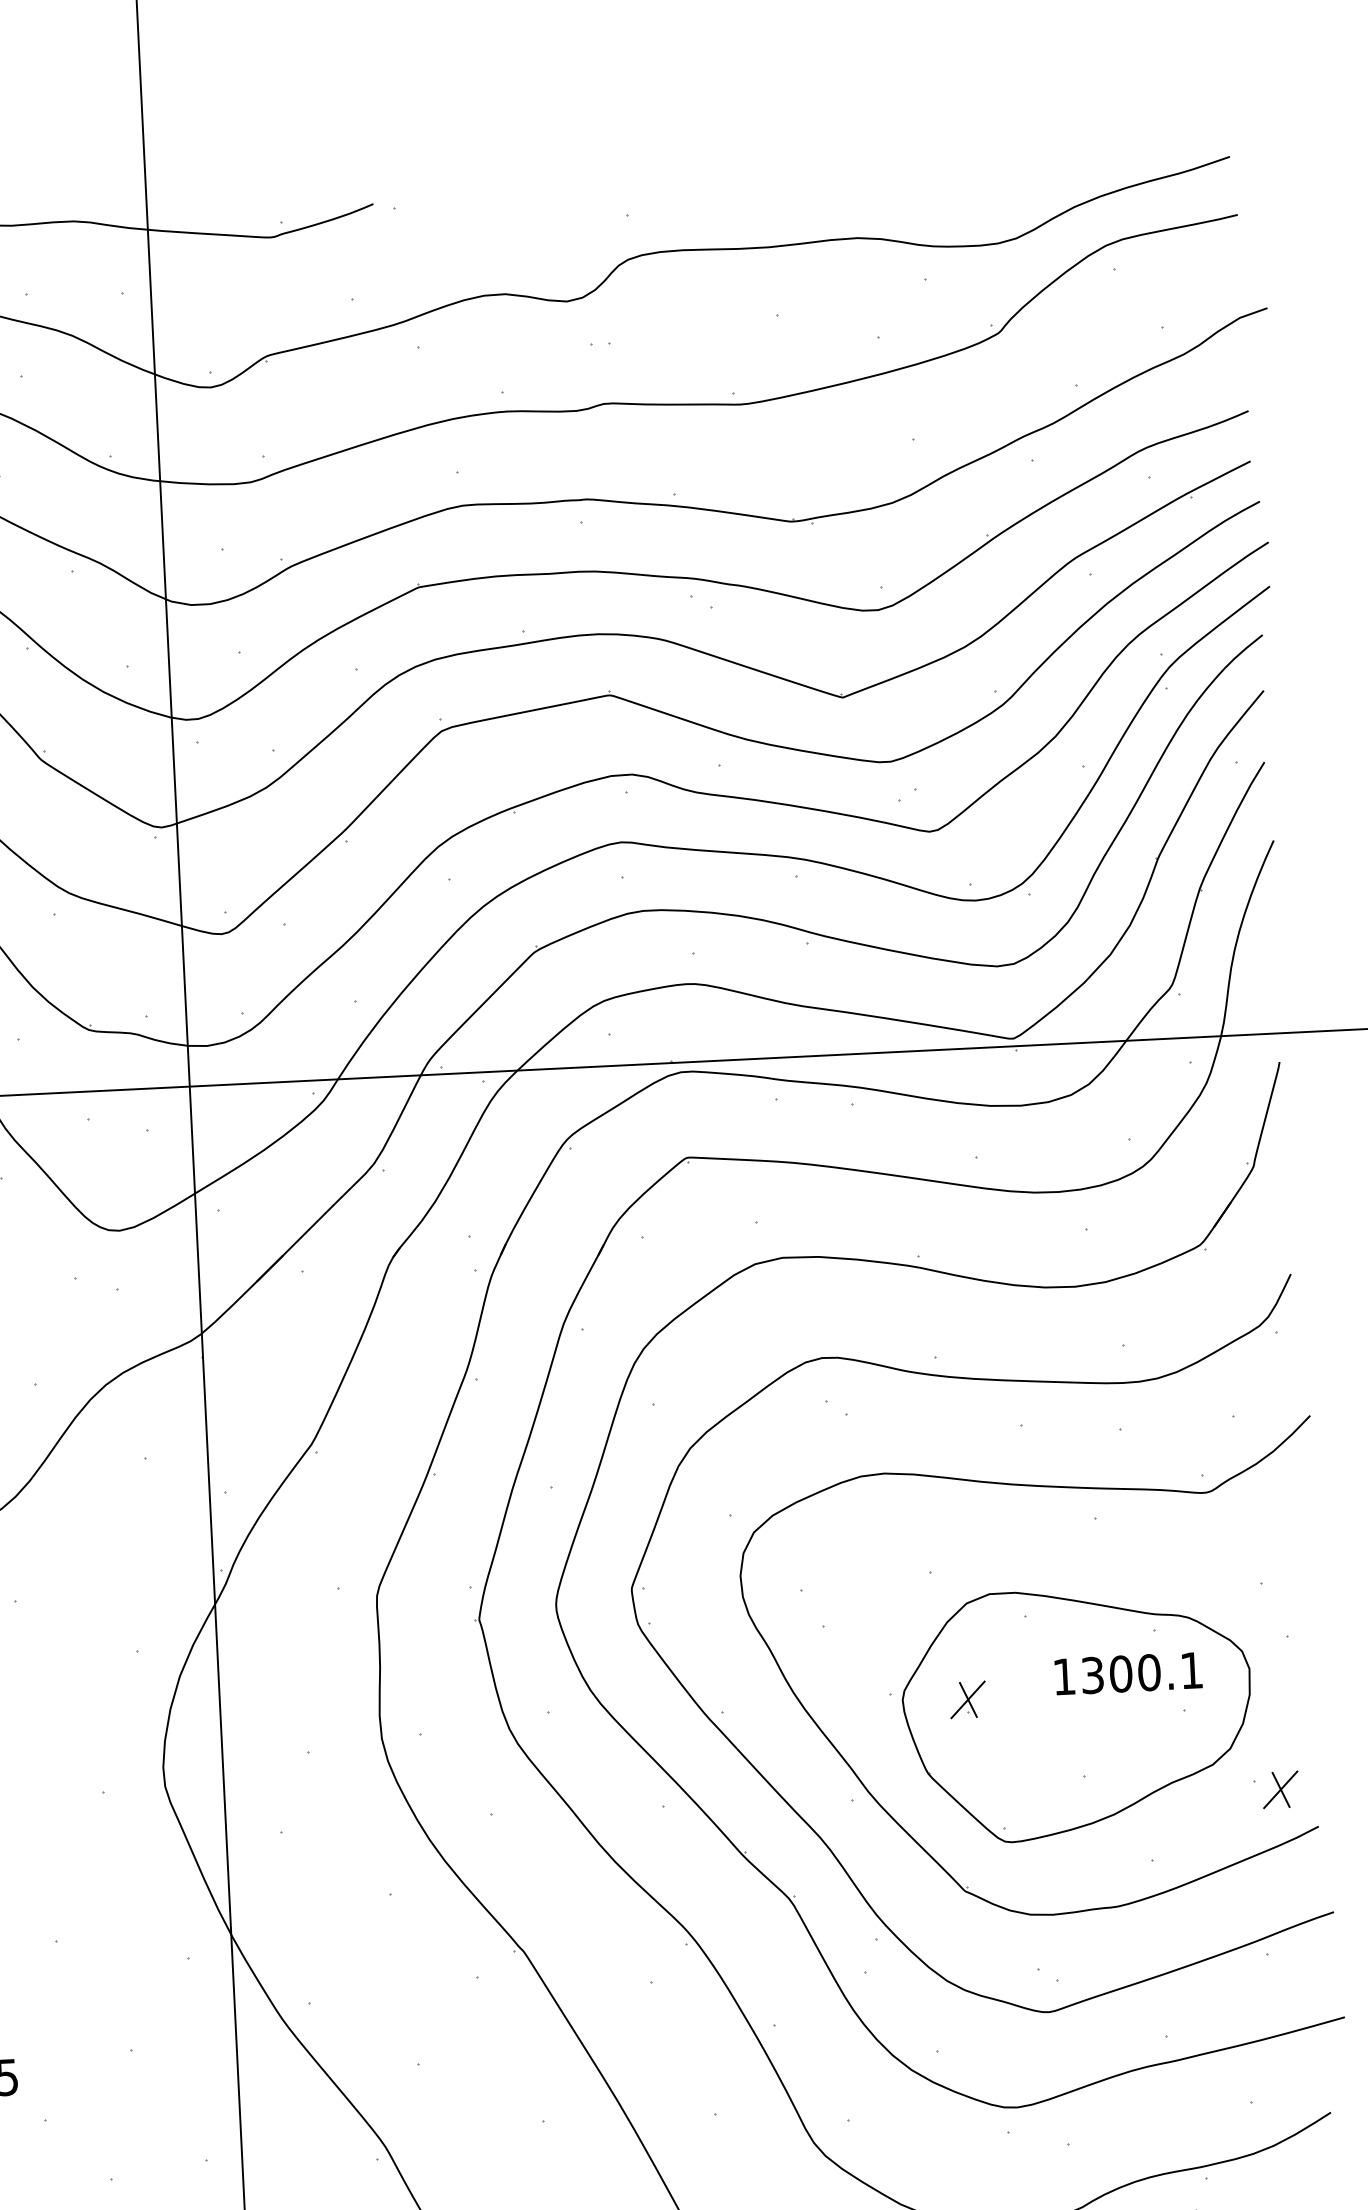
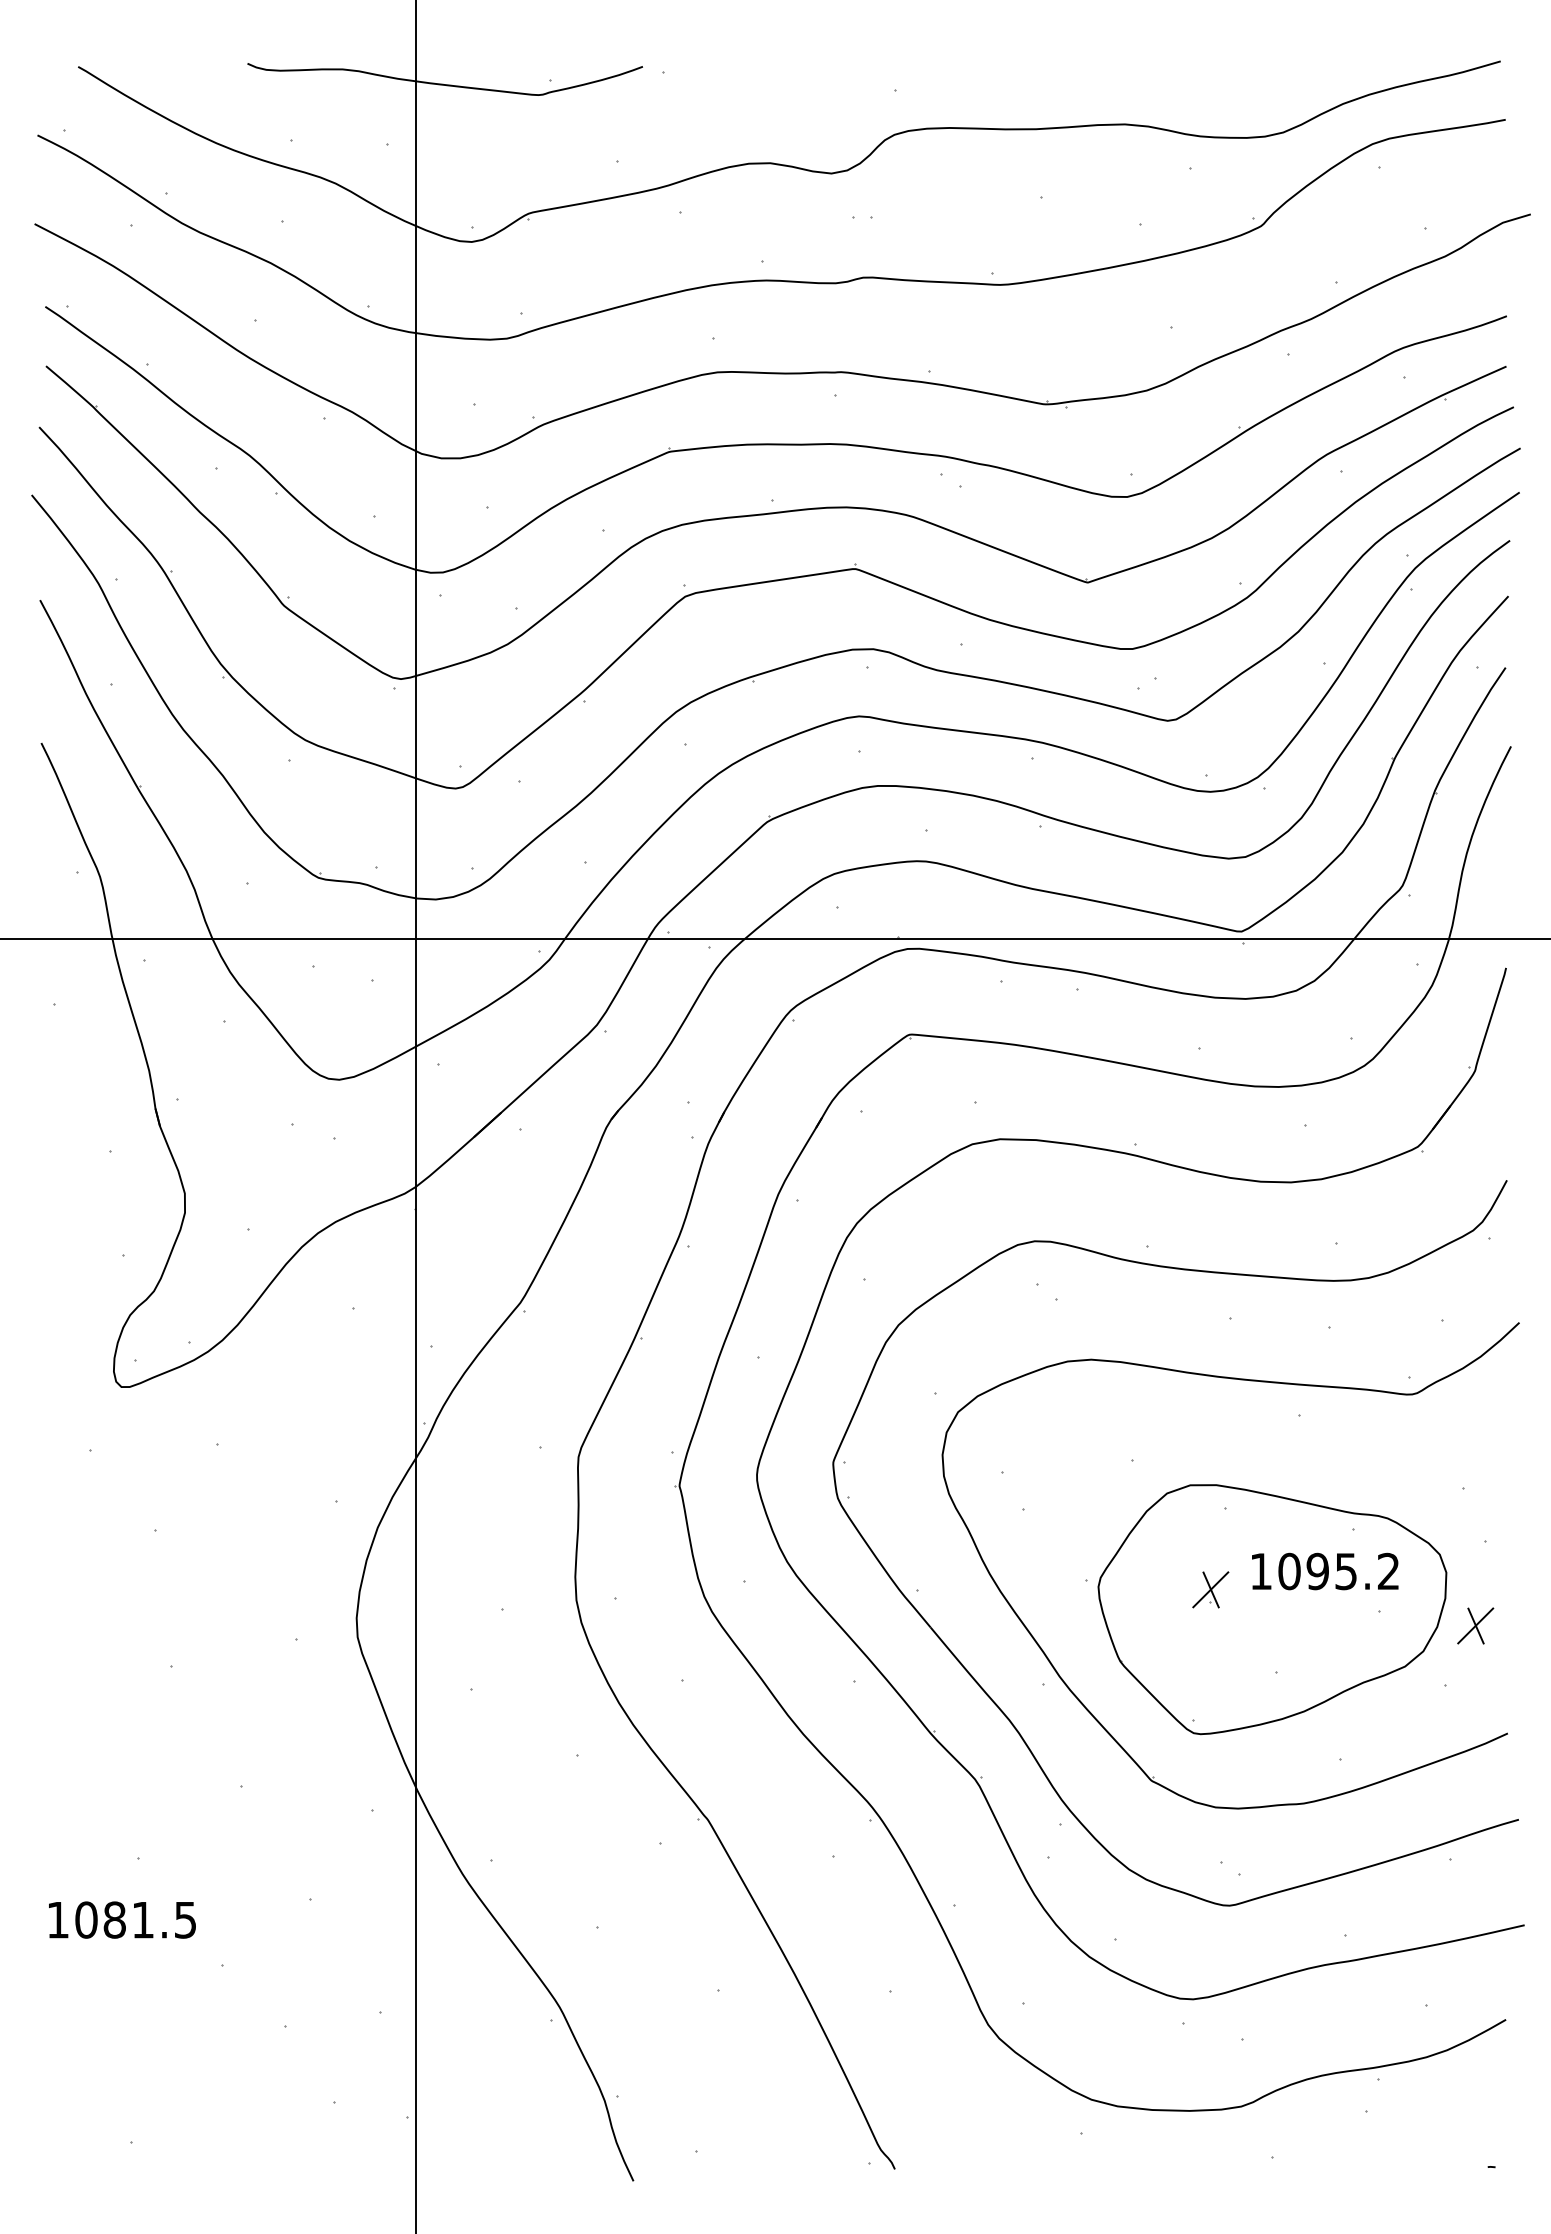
text: (1141, 1673) -> (1338, 1571), 1300.1 -> 1095.2
part: (967, 1699) -> (1210, 1589), moved
part: (1280, 1789) -> (1475, 1625), moved

